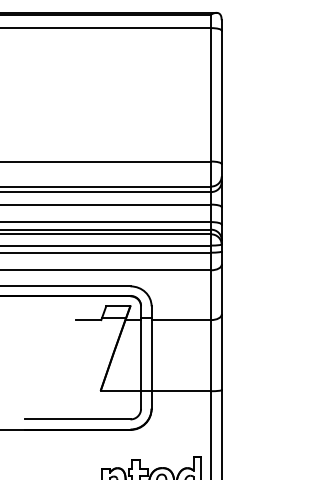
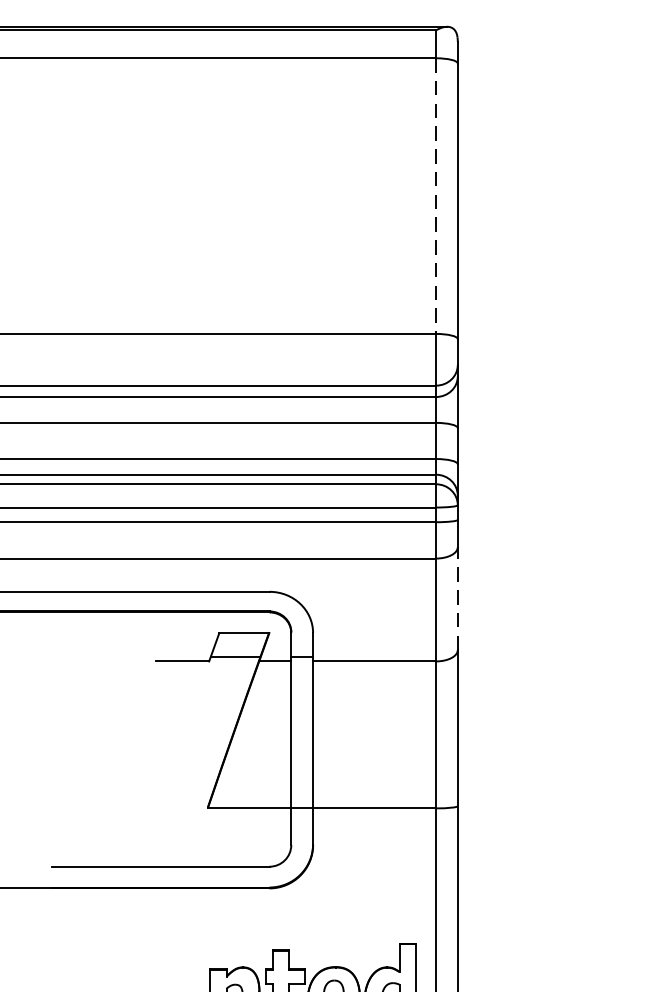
line: (211, 94) -> (436, 195), solid -> dashed
line: (221, 289) -> (457, 598), solid -> dashed

